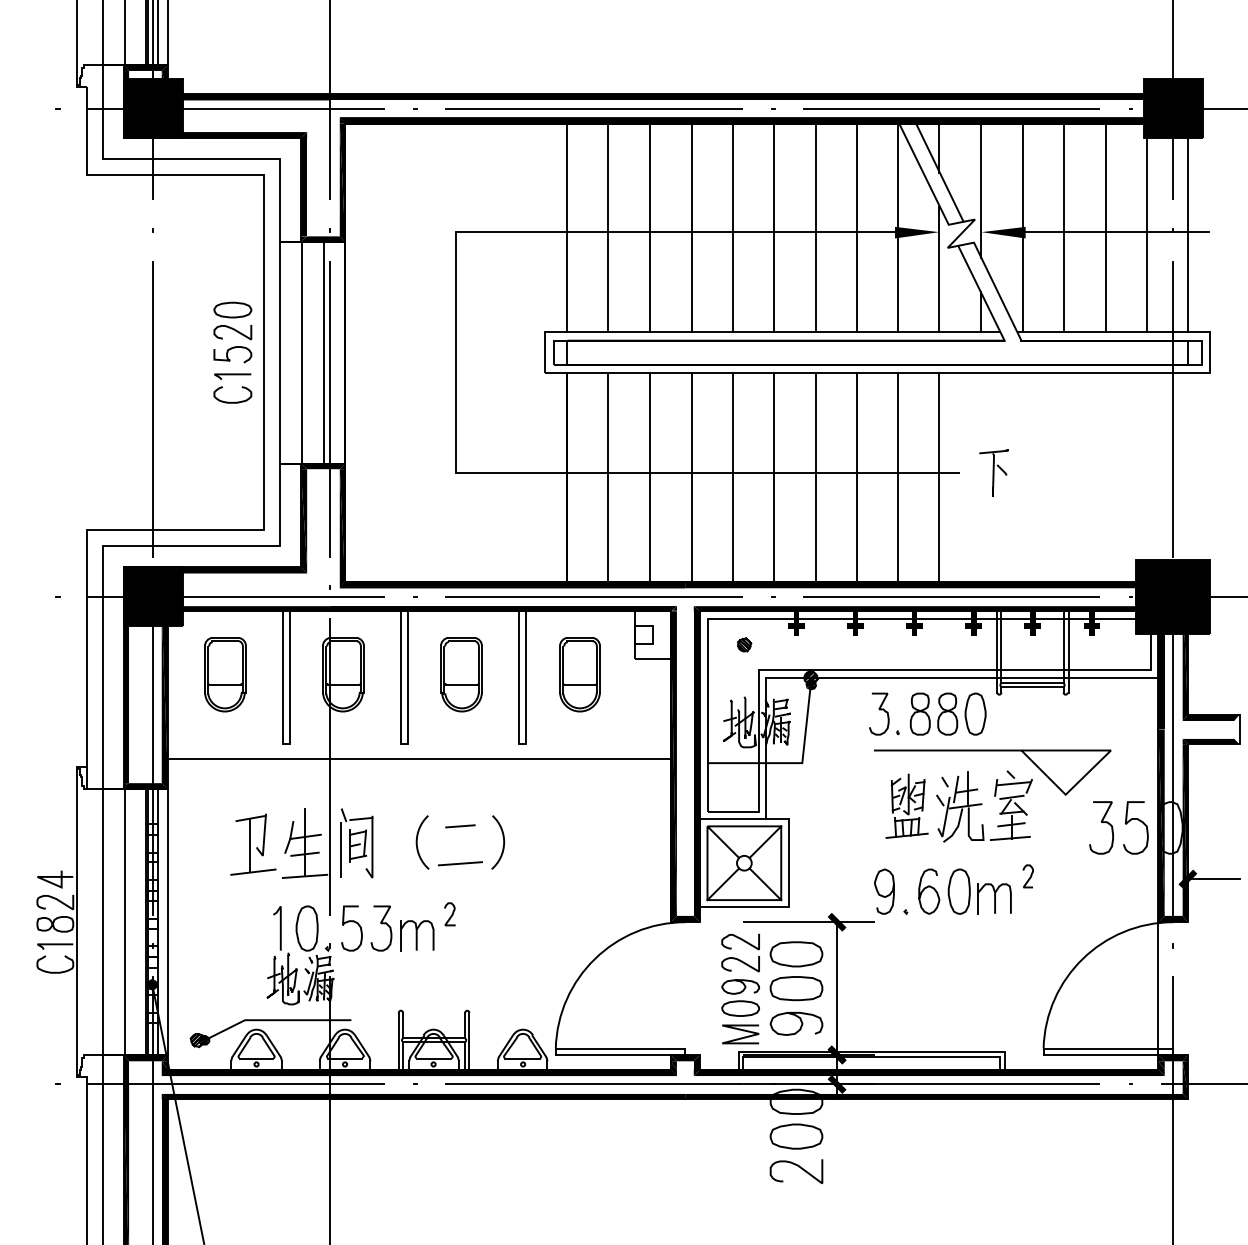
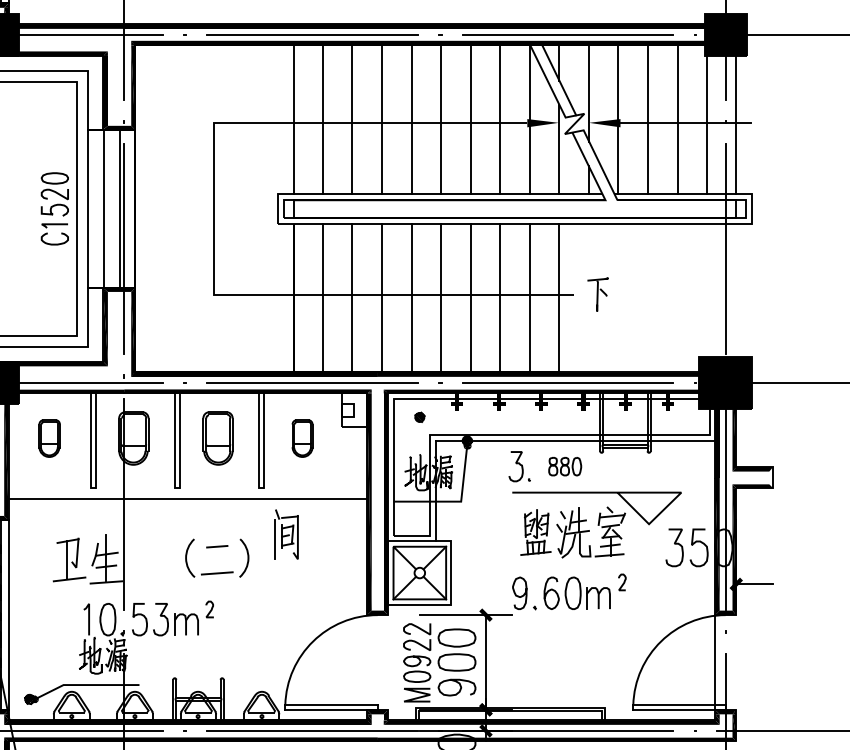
part: (225, 674) -> (49, 438), size x0.7
part: (579, 674) -> (302, 438), size x0.7
part: (947, 713) -> (564, 466), size x0.6
part: (356, 843) -> (286, 534), moved

